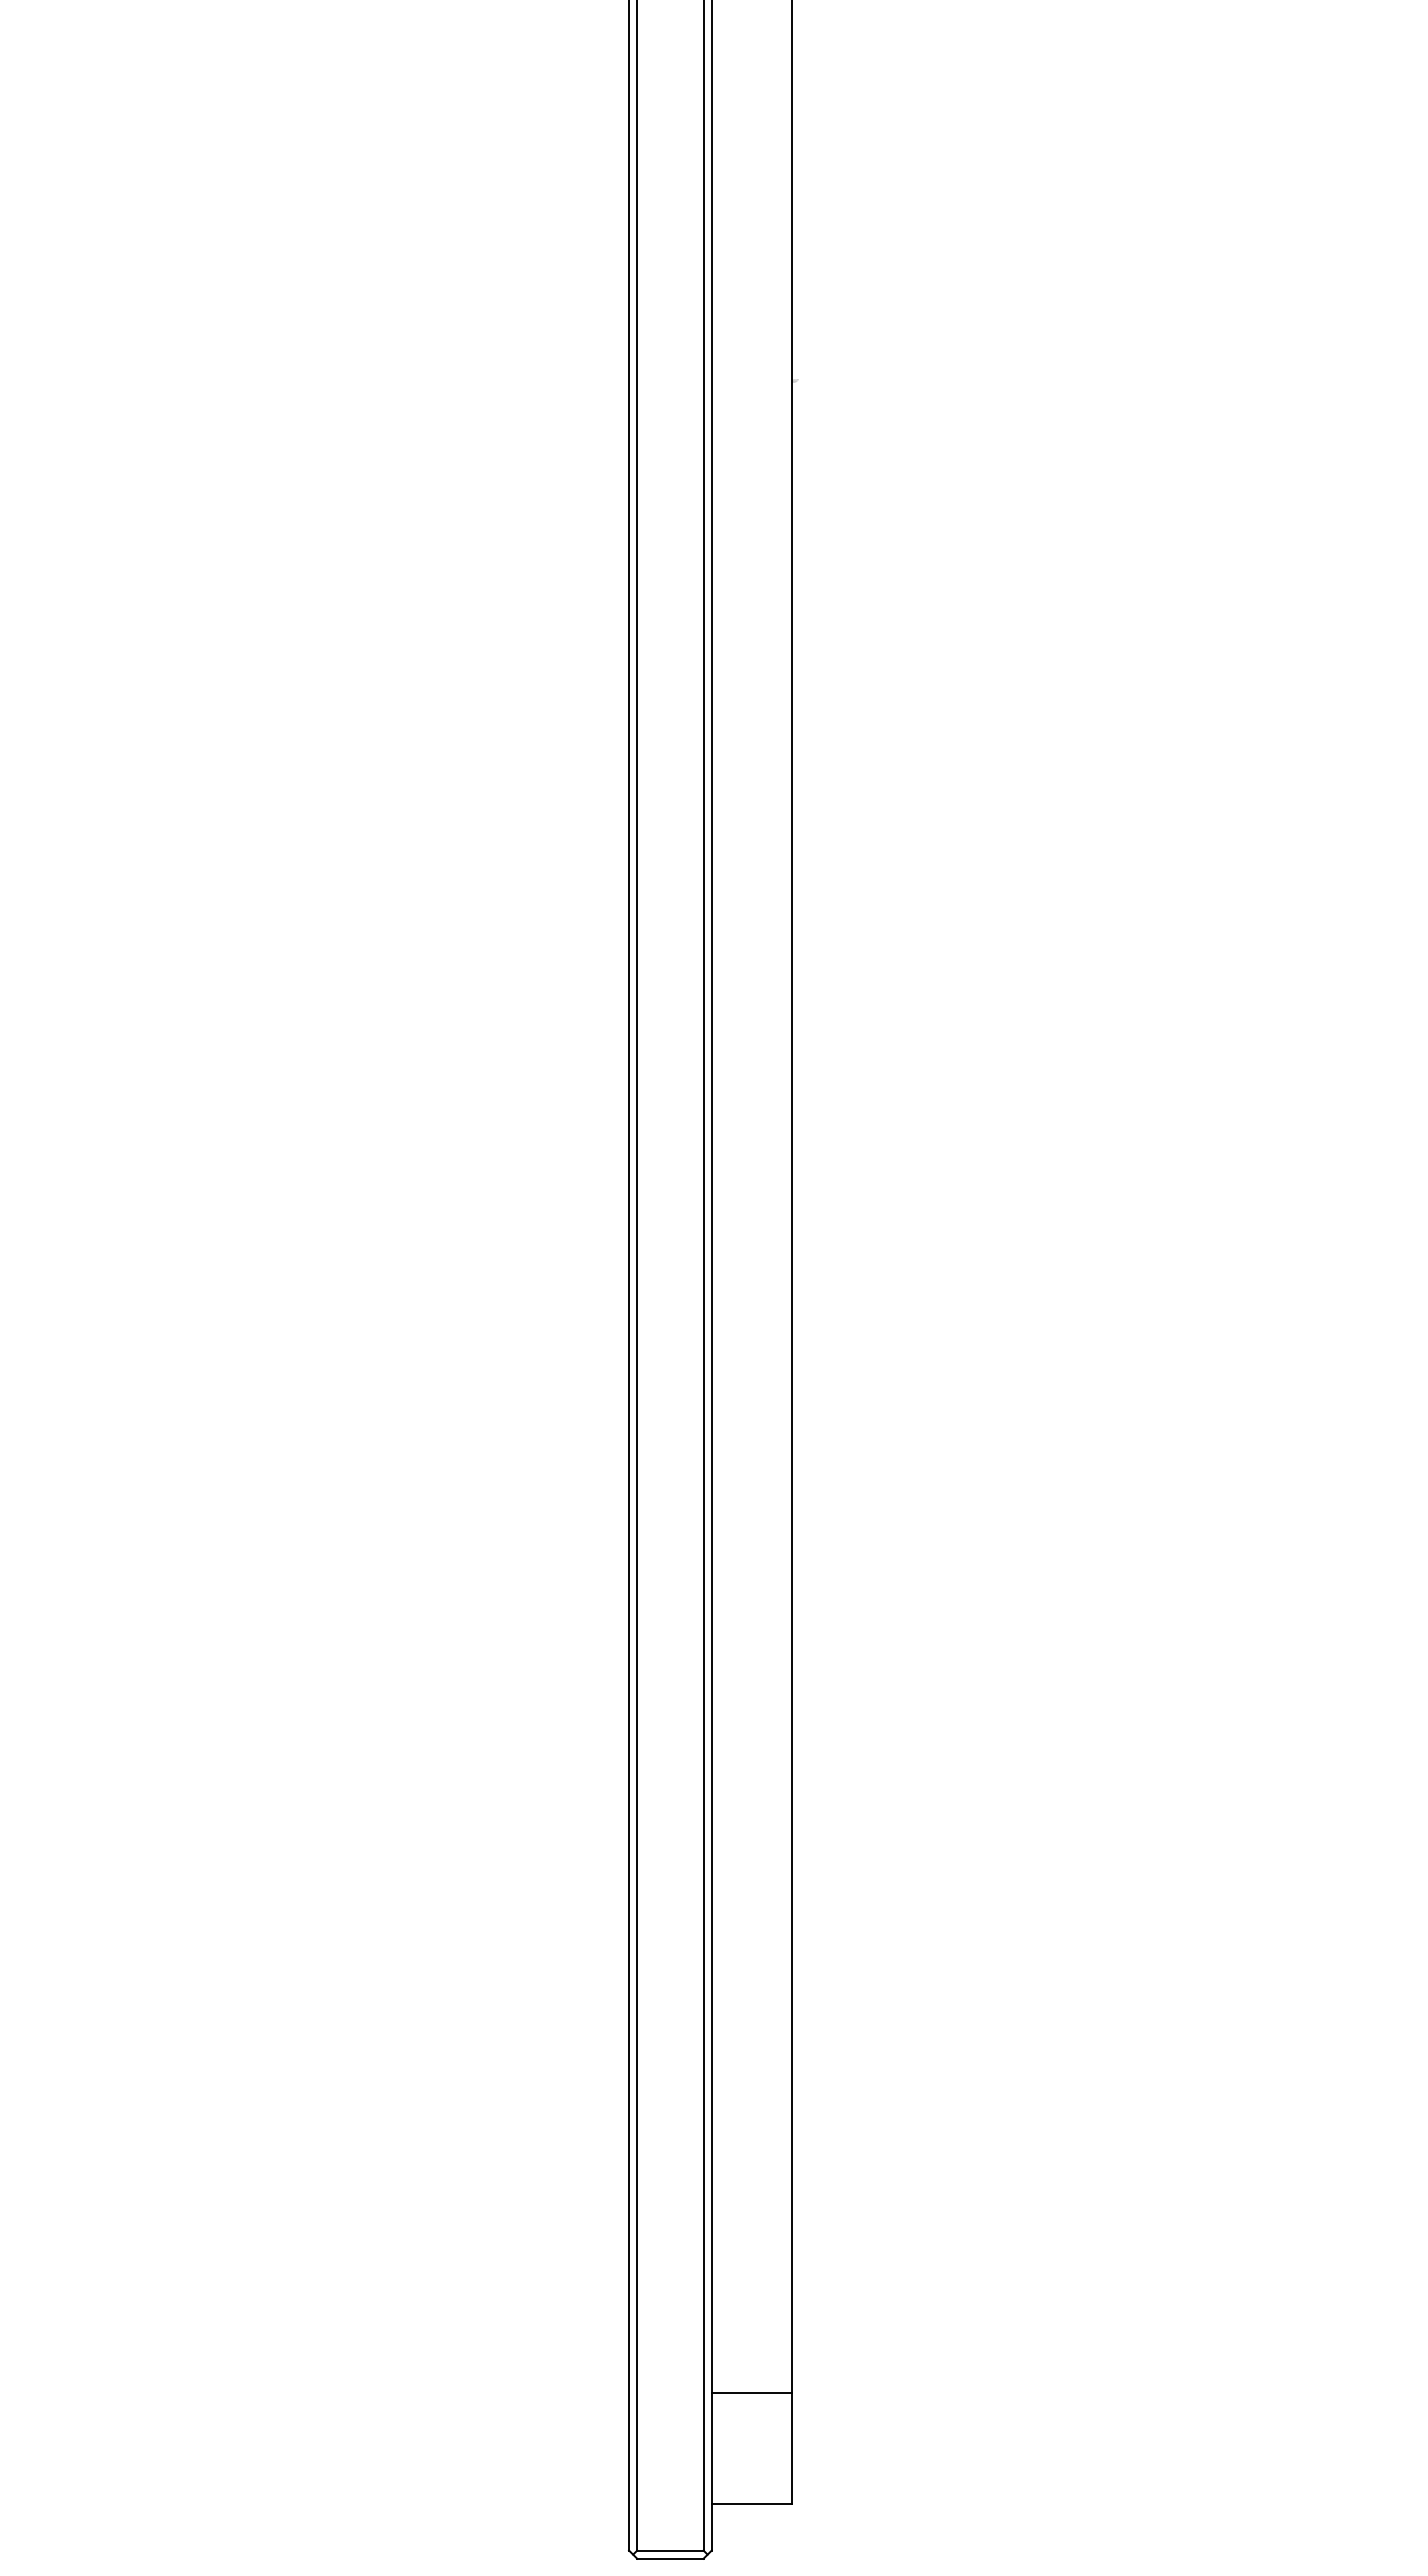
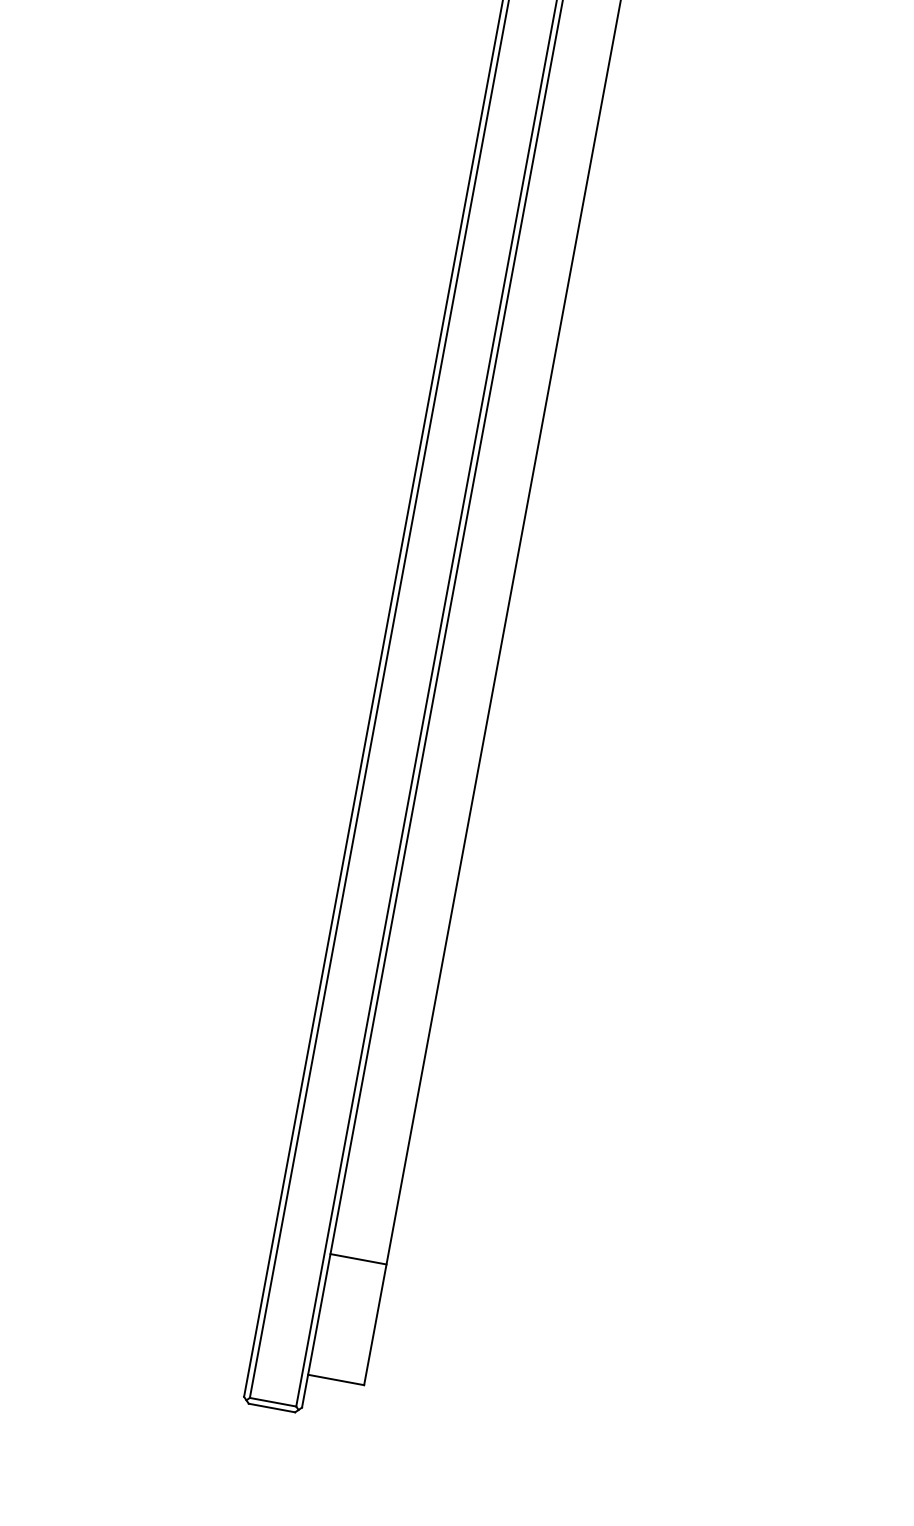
line: (751, 2393) -> (358, 1259), moved

